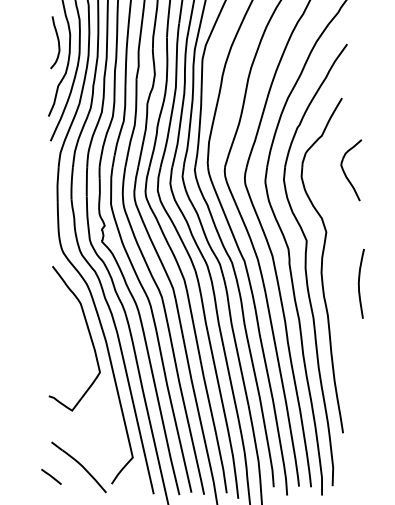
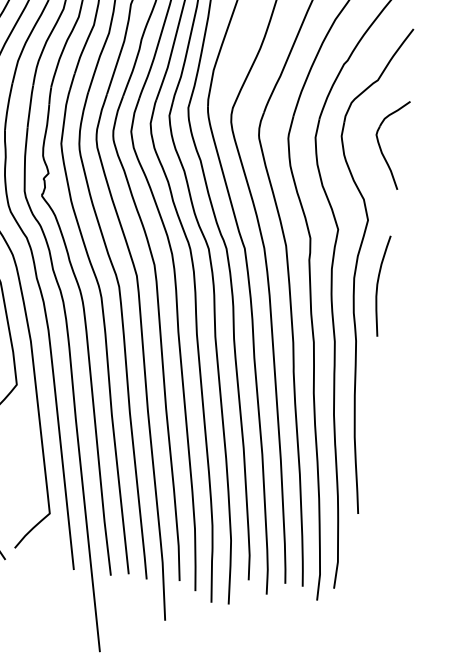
part: (345, 172) -> (381, 146), moved
curve: (359, 283) -> (378, 285), moved

